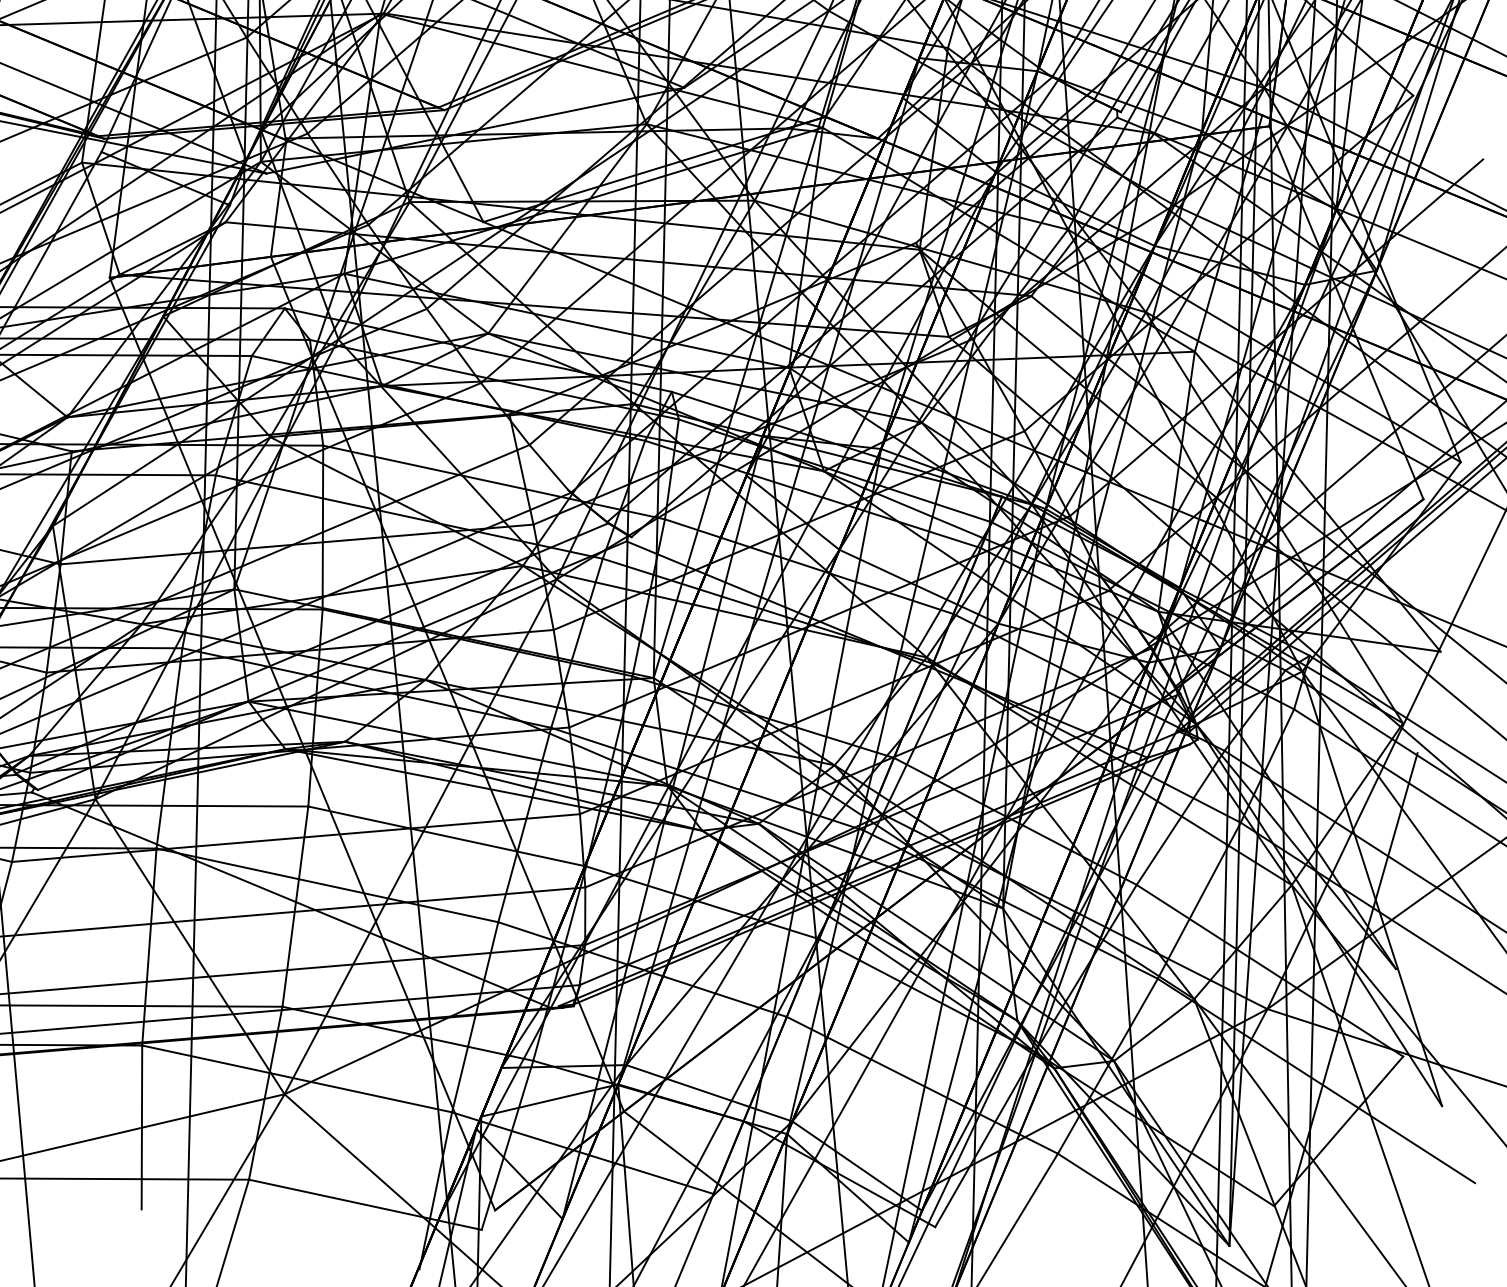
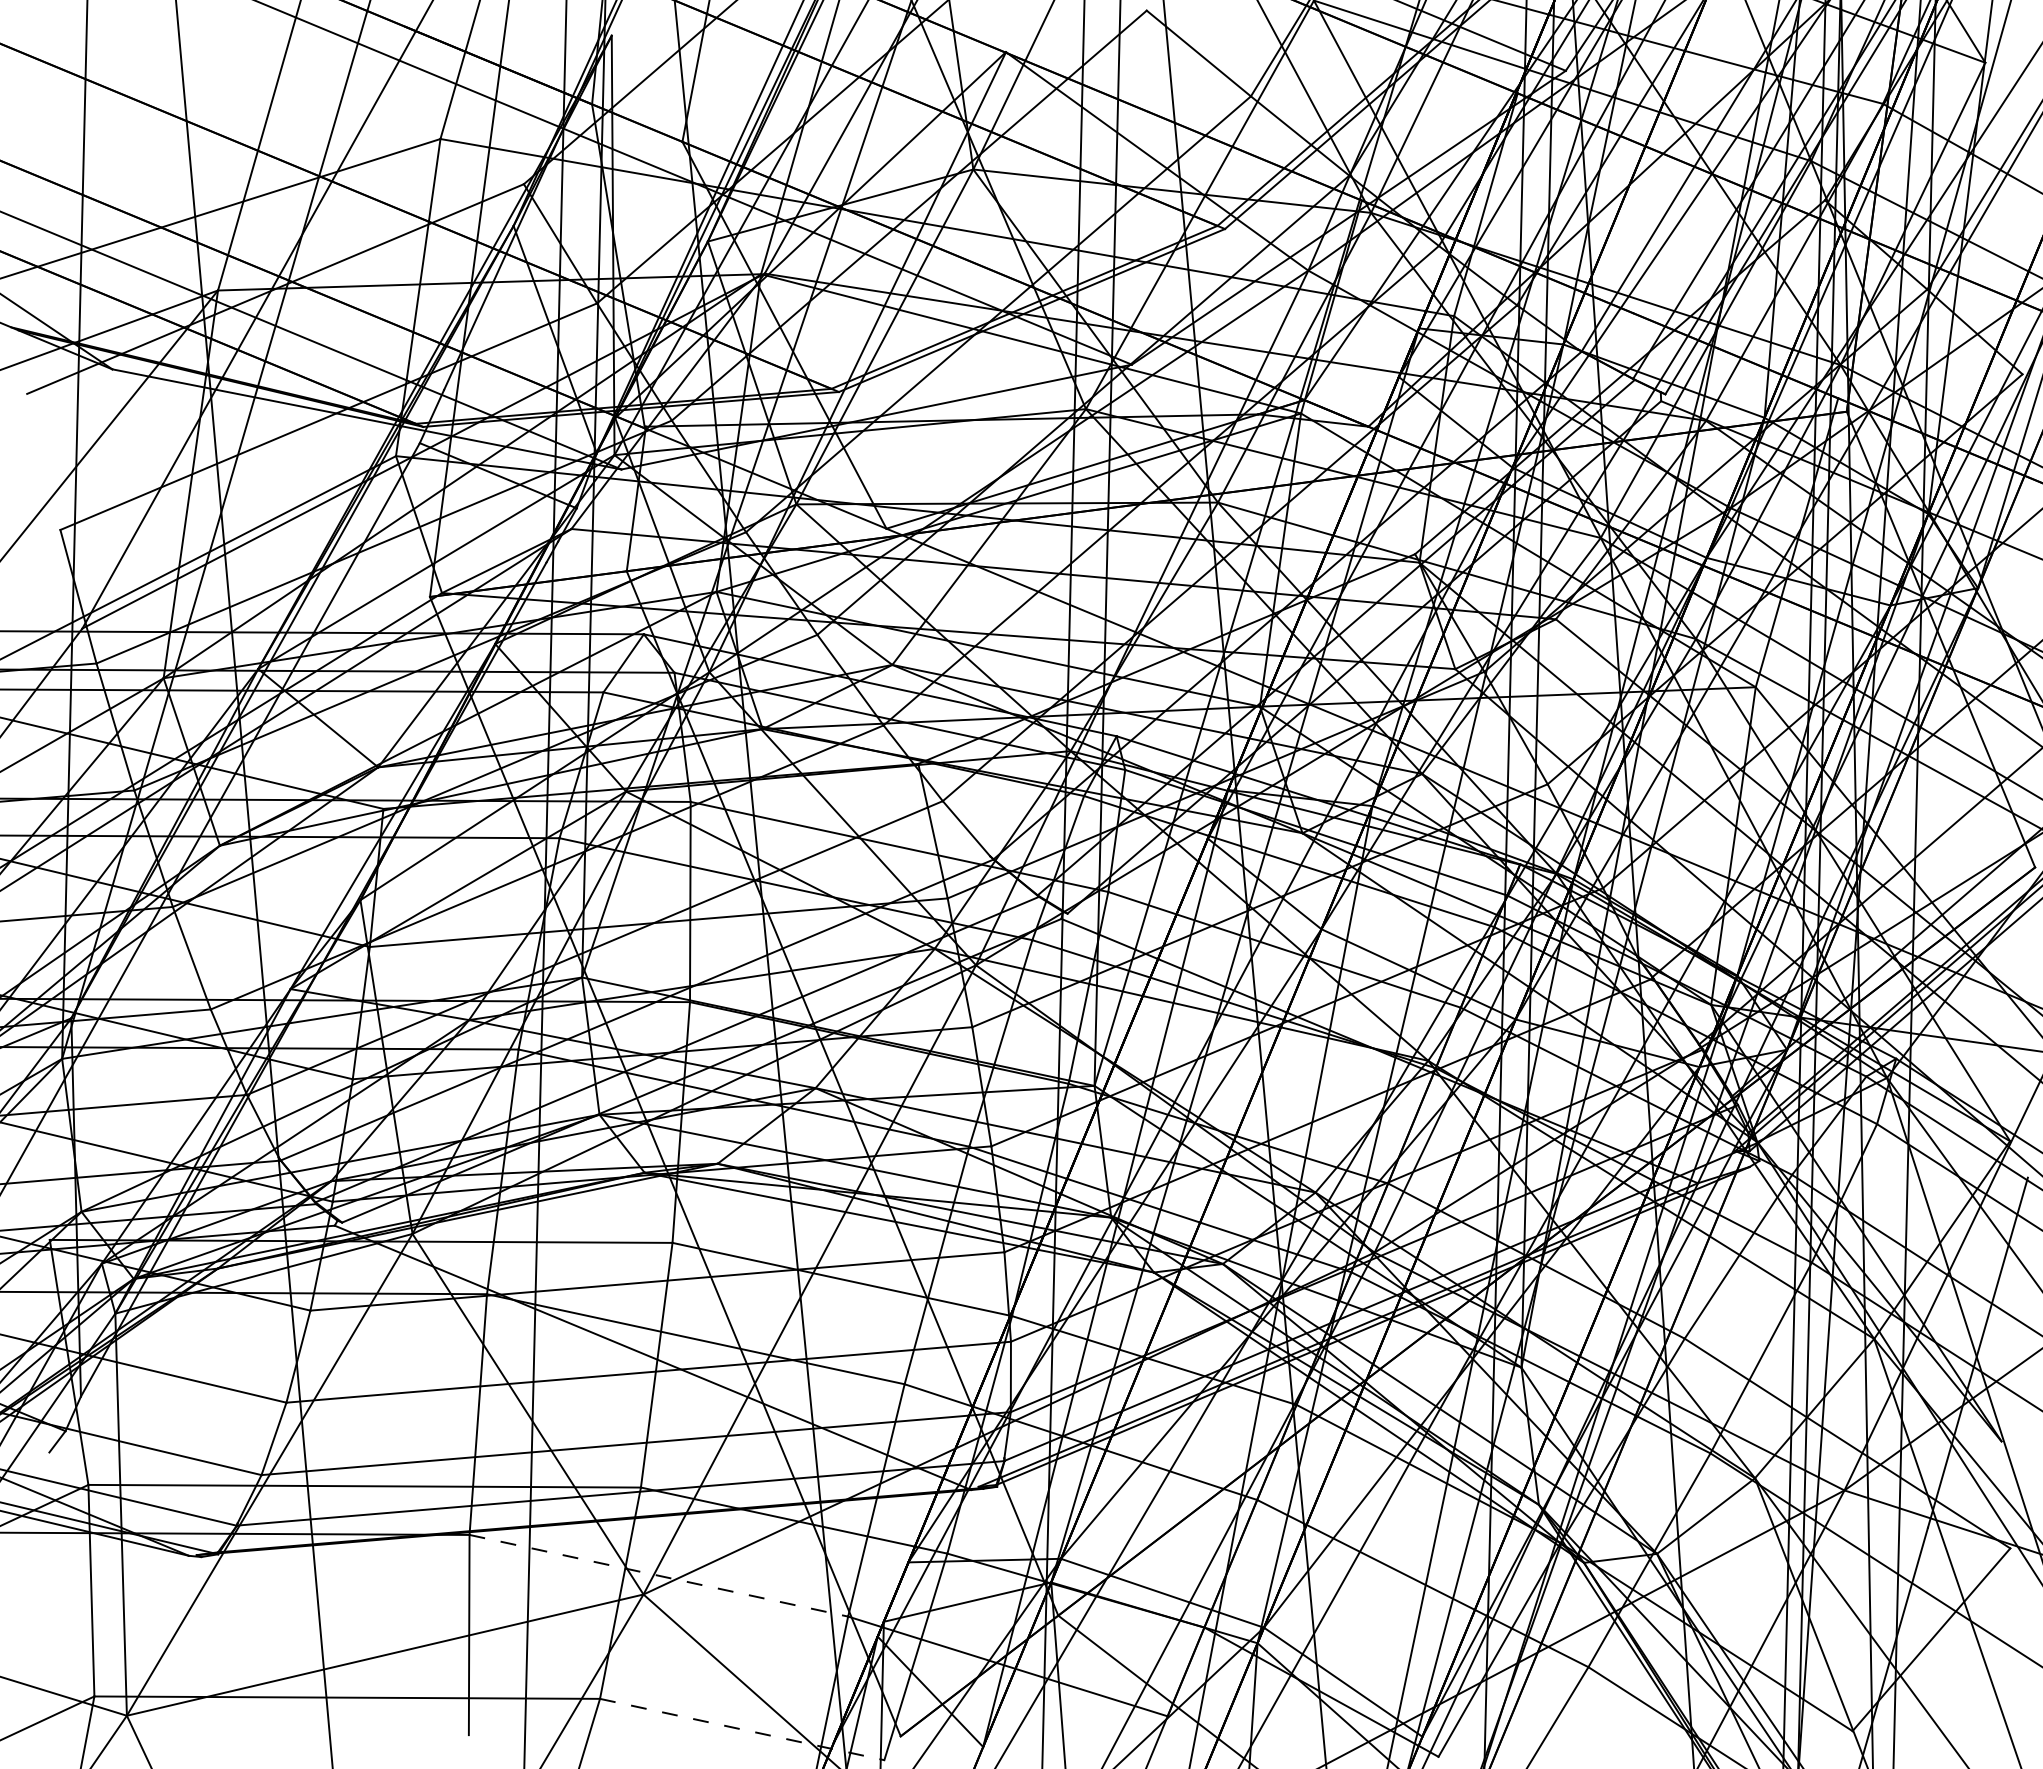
line: (296, 1078) -> (658, 1575), solid -> dashed
line: (365, 1204) -> (742, 1729), solid -> dashed

